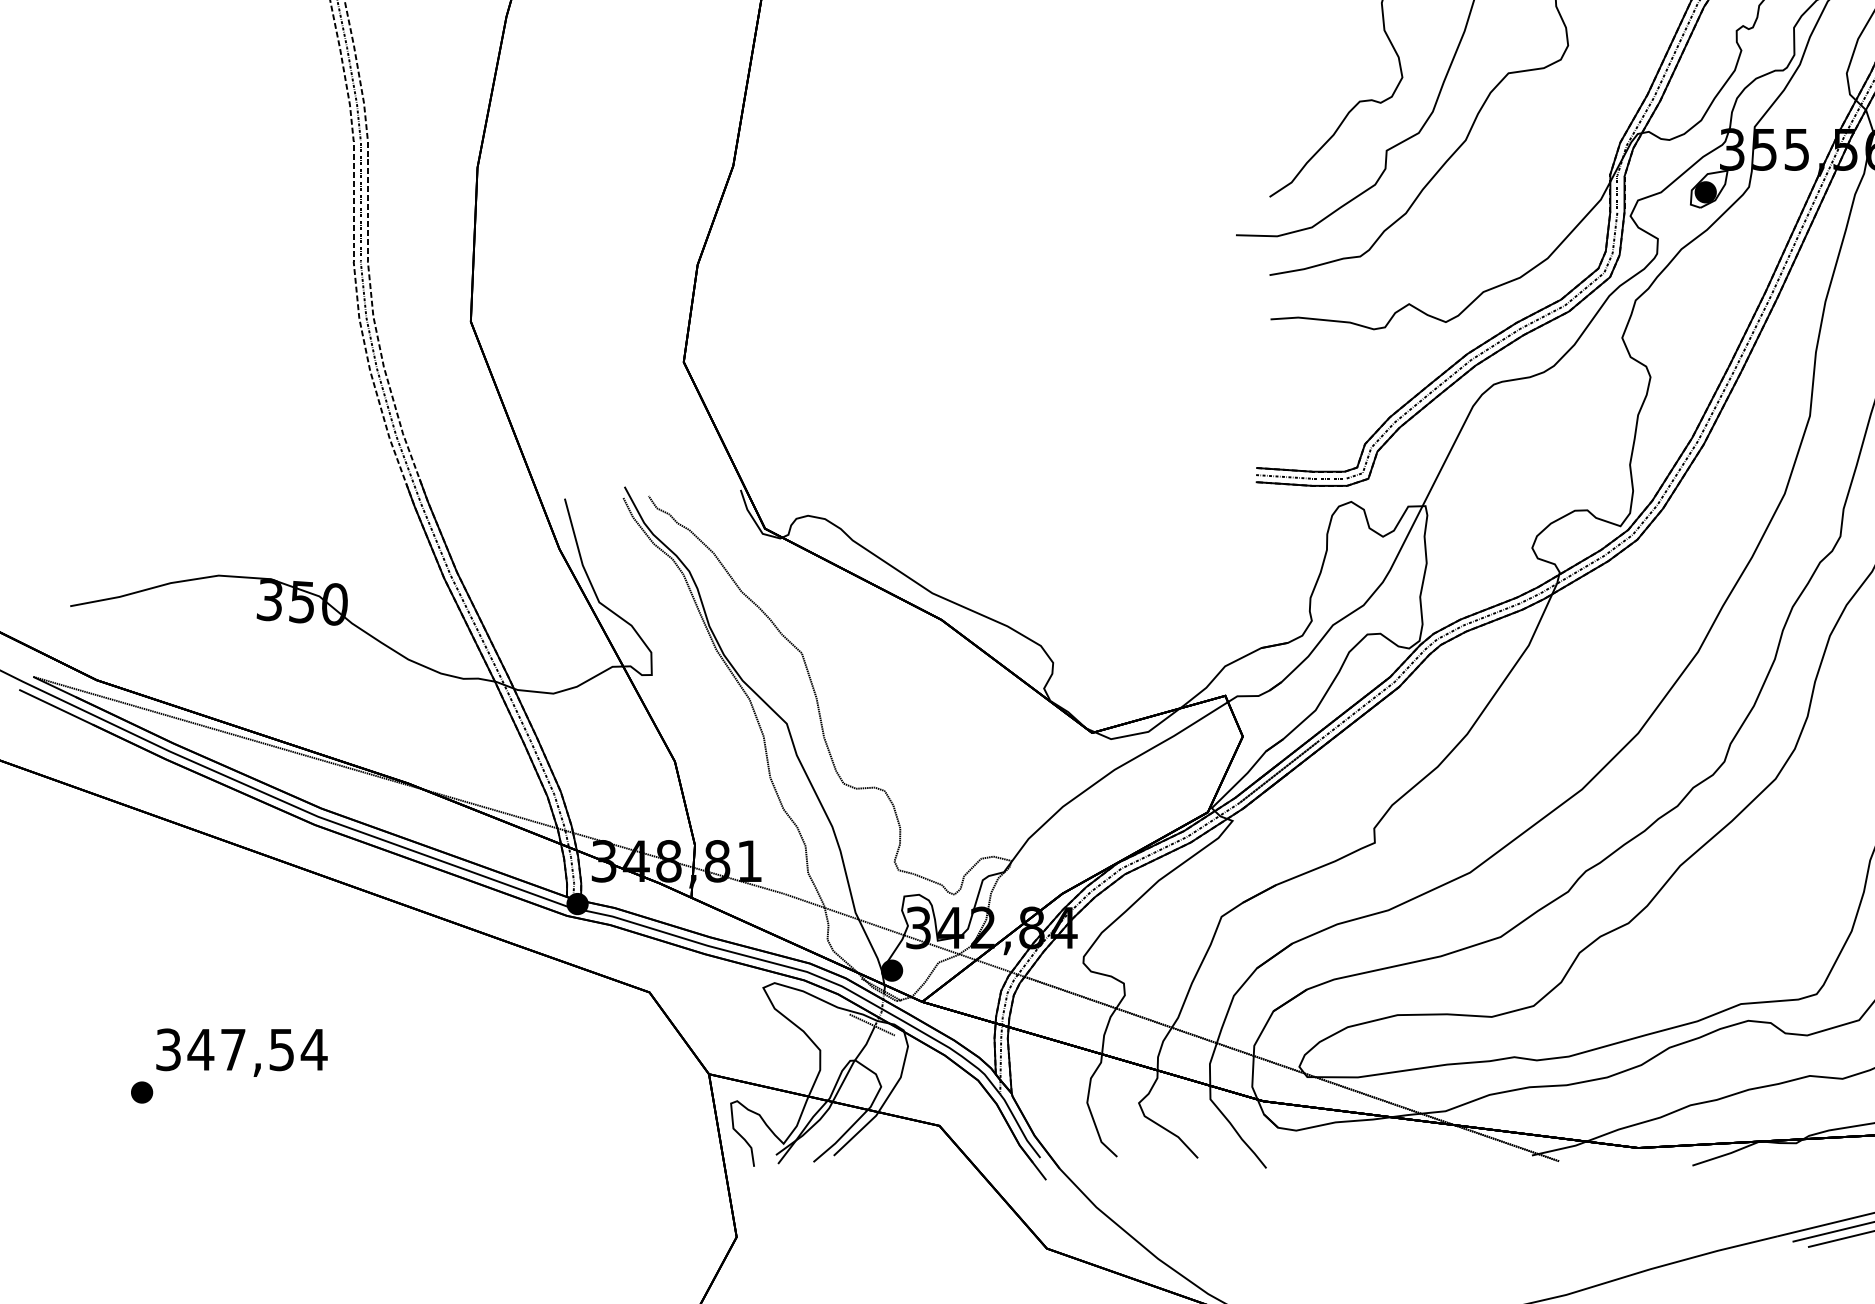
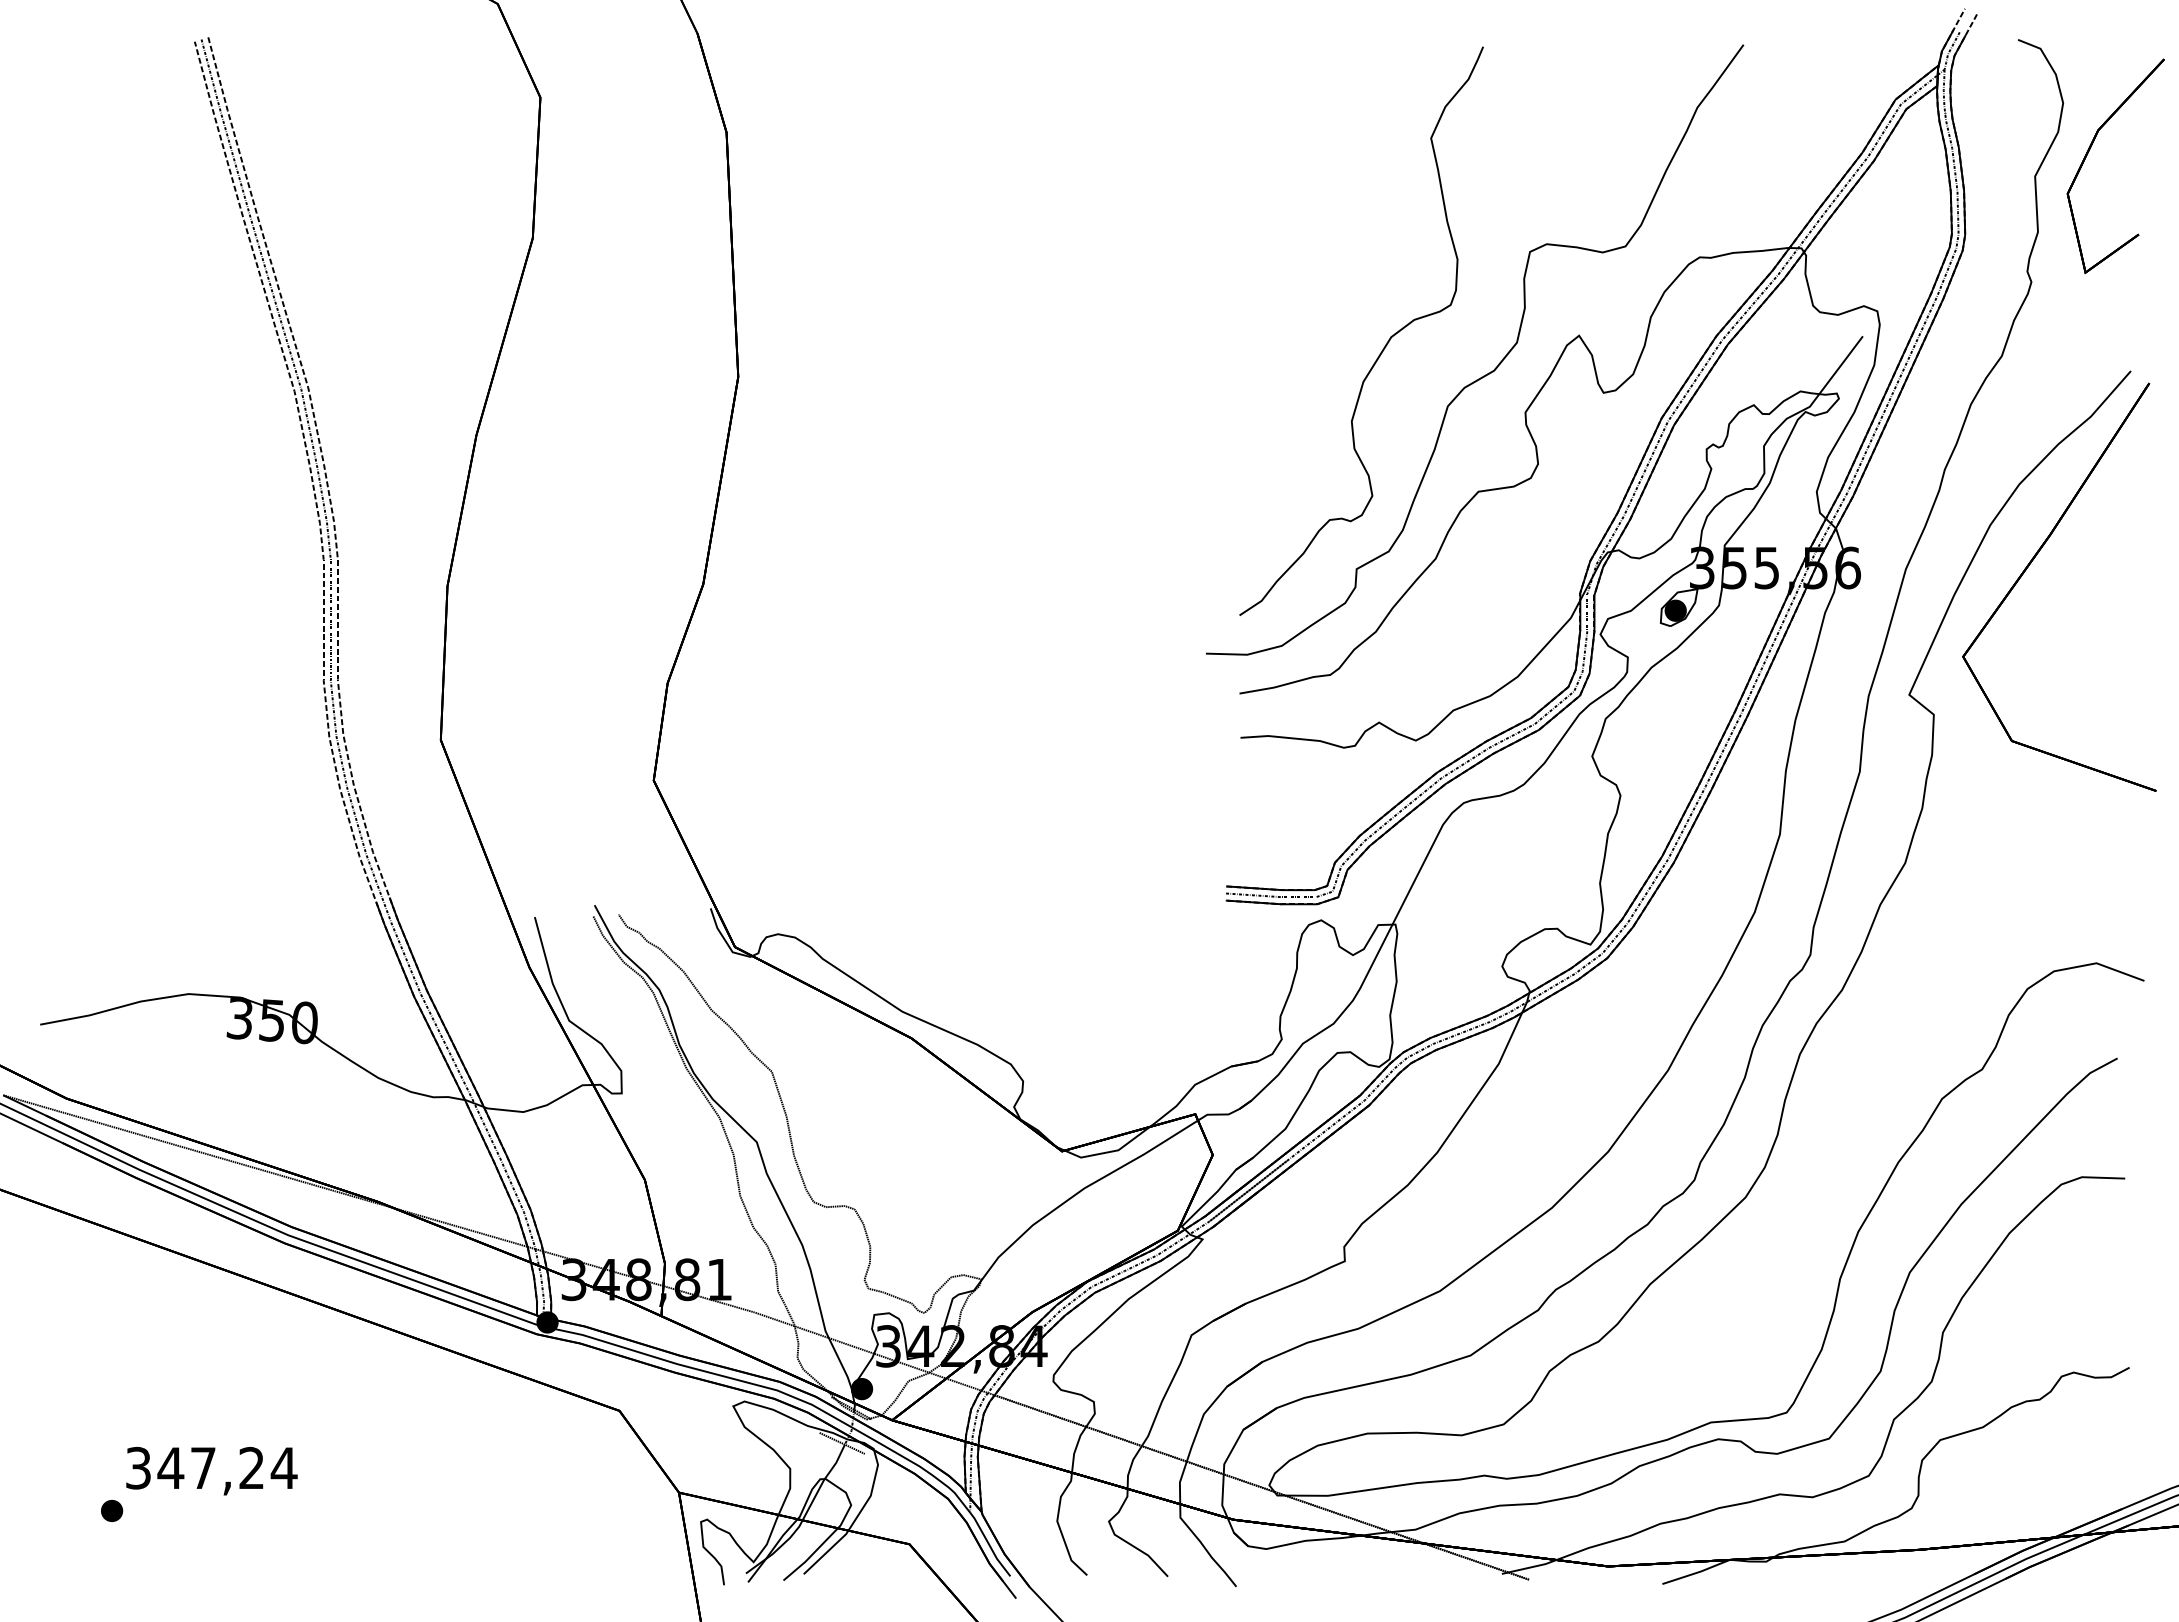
text: (281, 1049) -> (251, 1467), 347,54 -> 347,24

